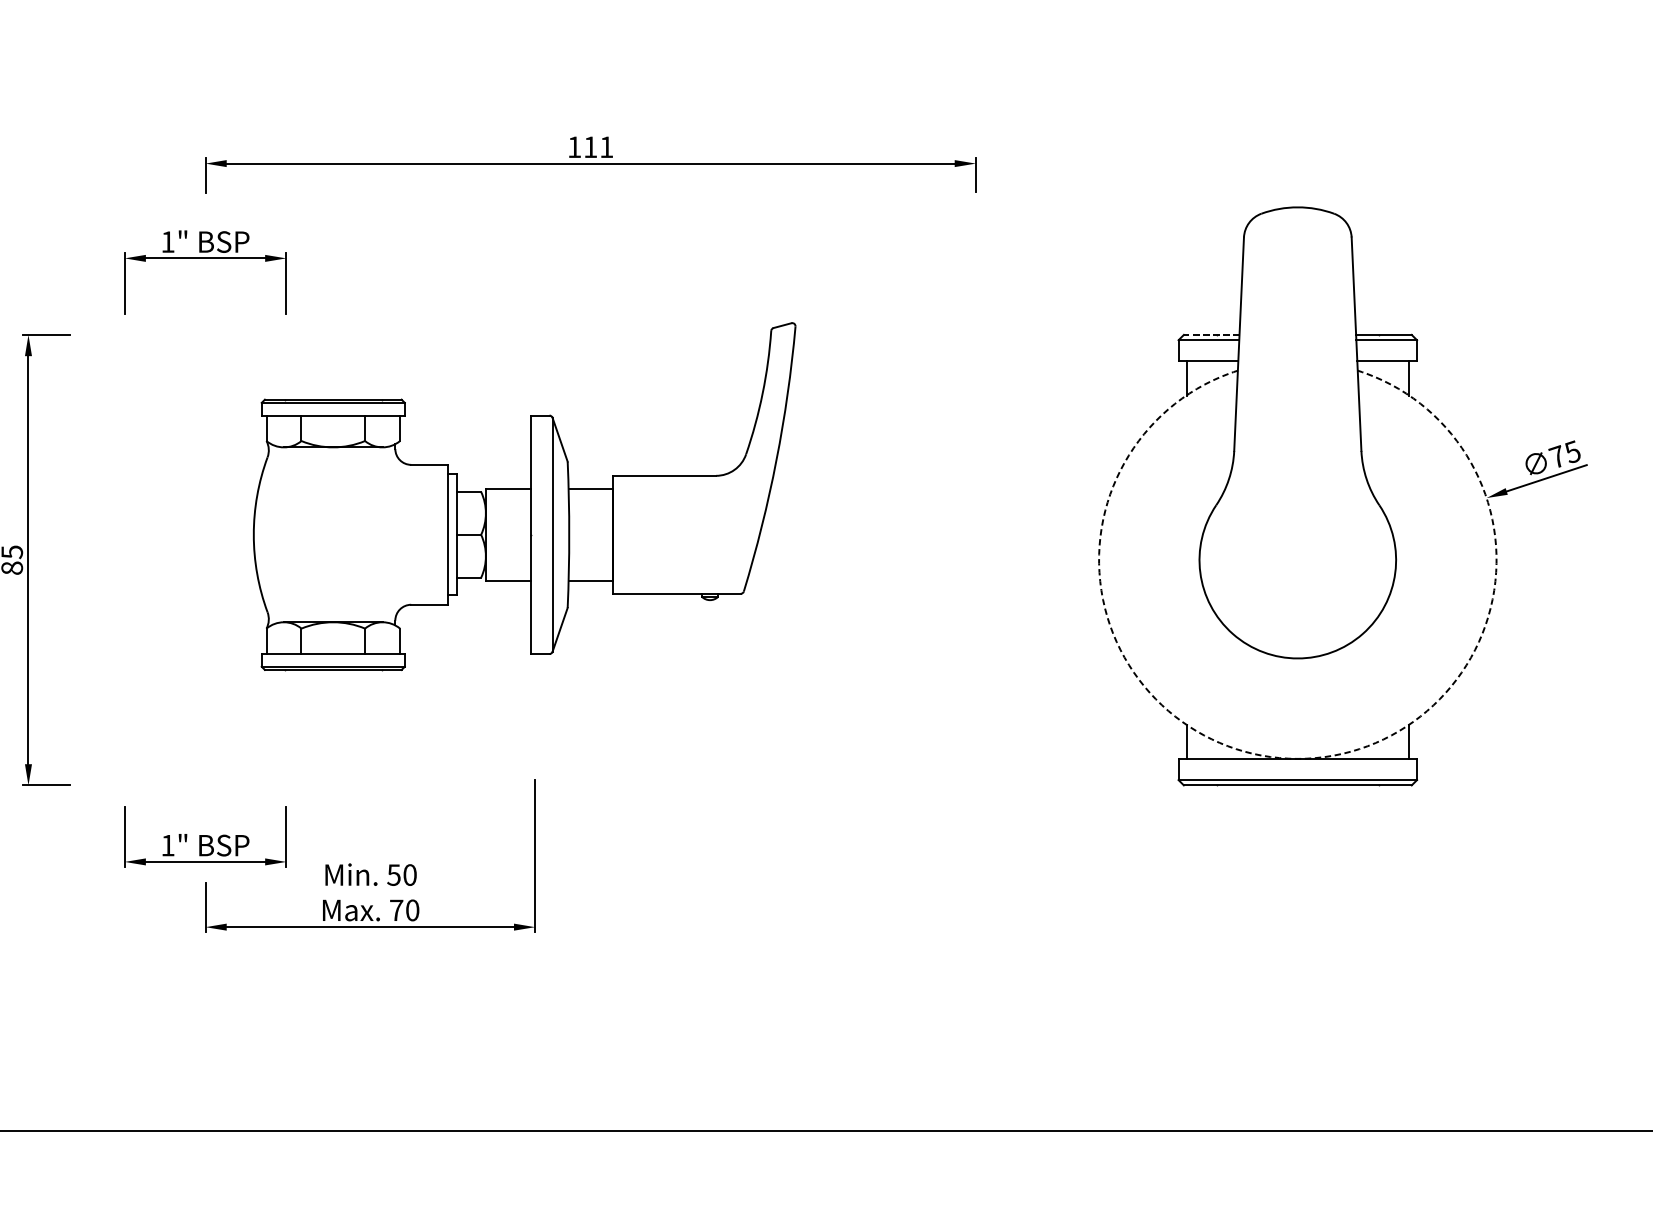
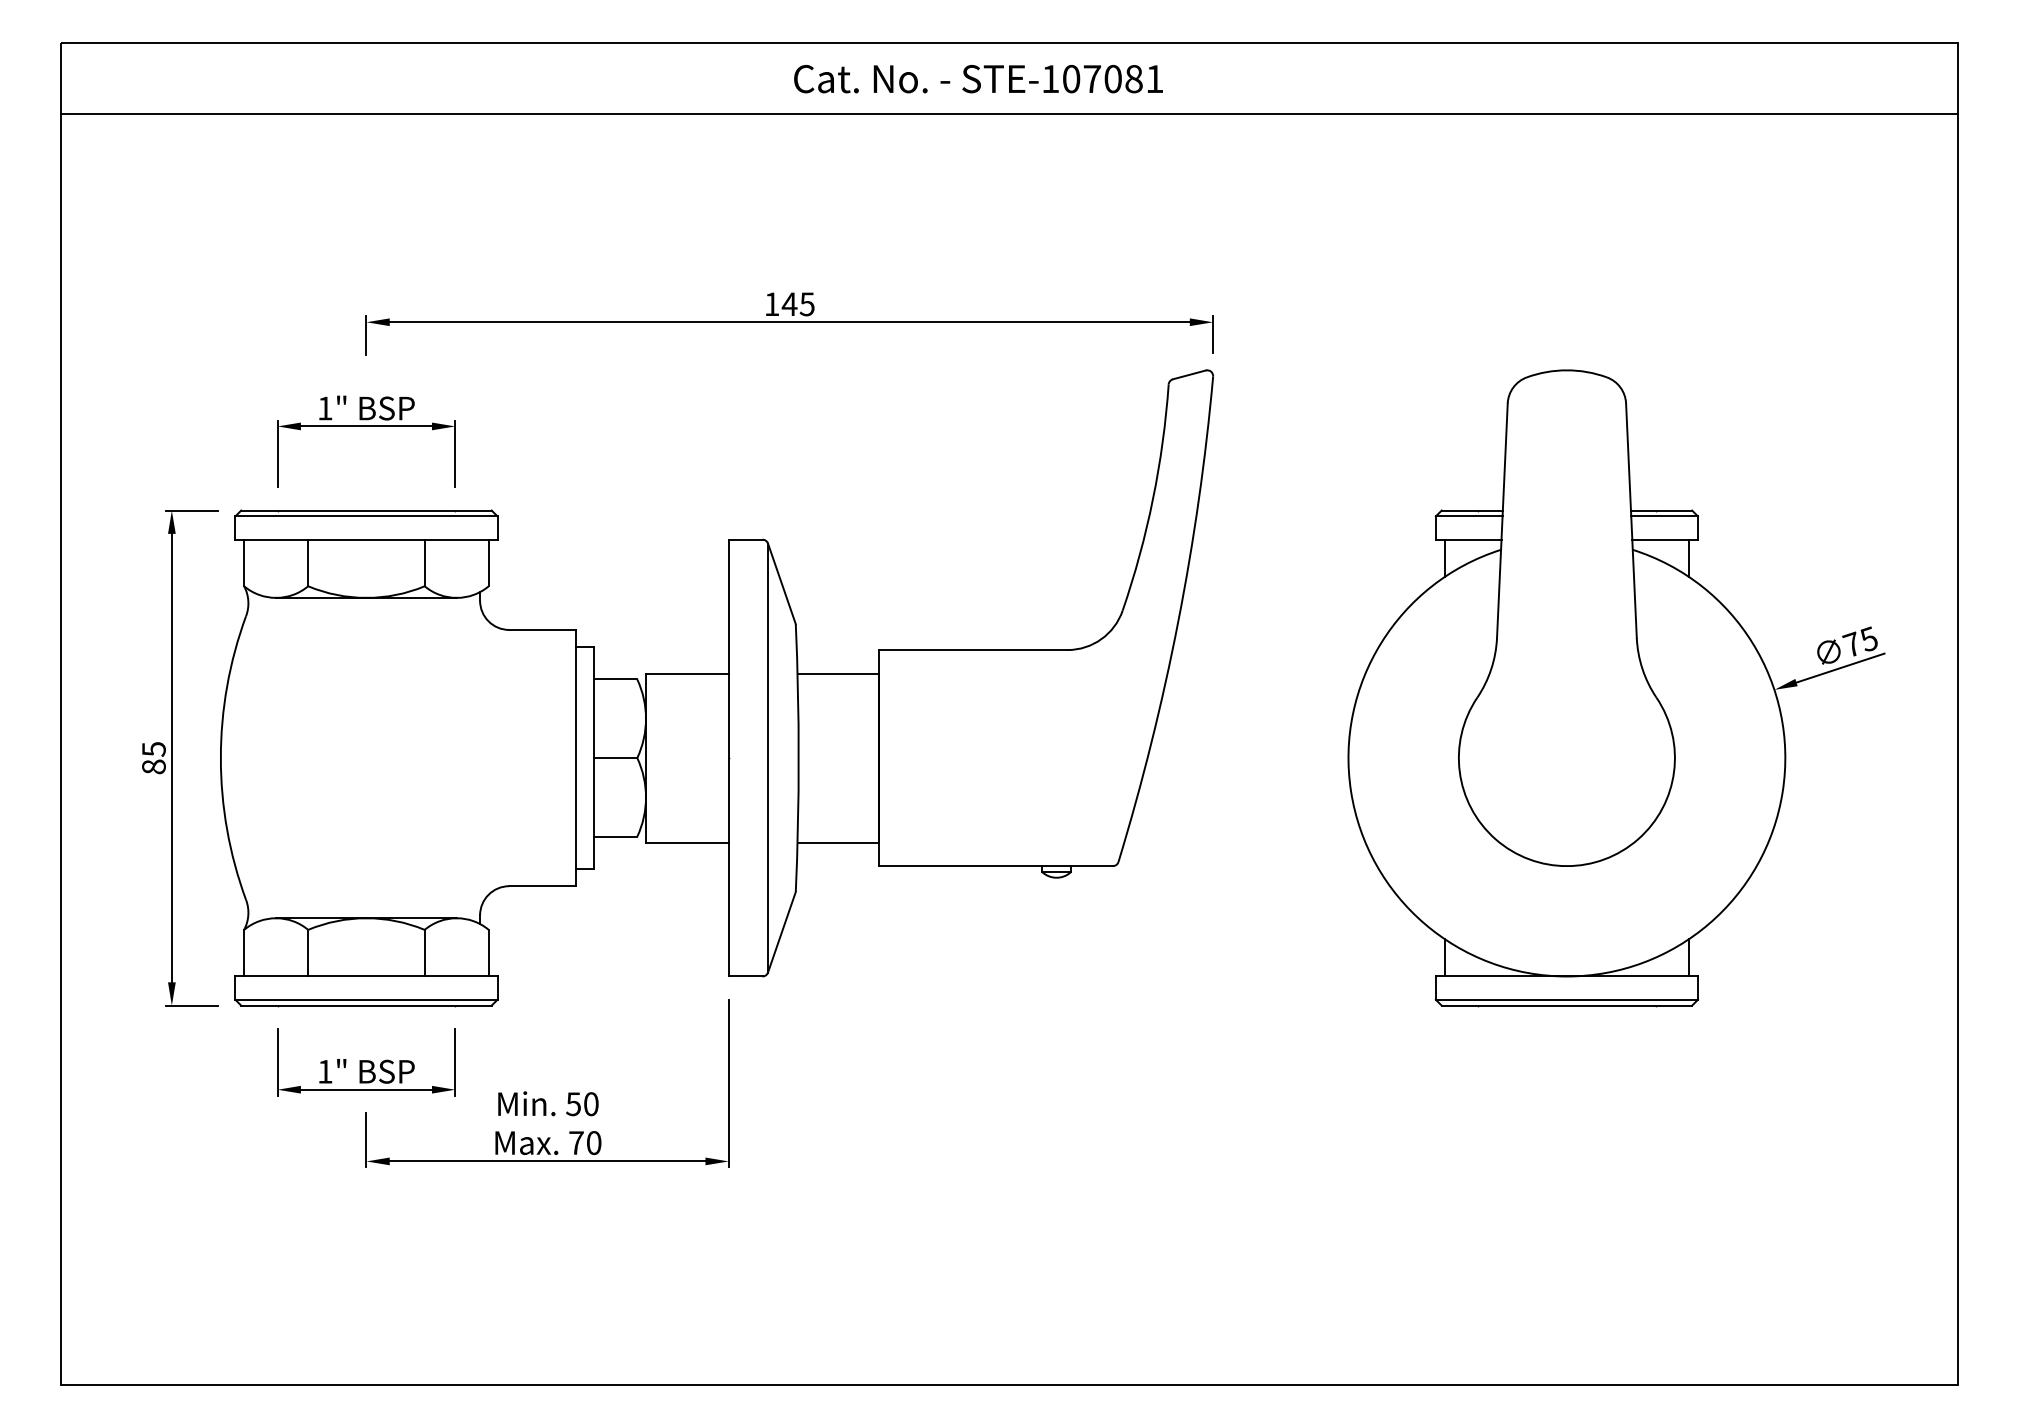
text: (597, 147) -> (797, 304), 111 -> 145
line: (1211, 334) -> (1472, 510), dashed -> solid
part: (524, 496) -> (717, 688), size x1.67
arc: (1297, 758) -> (1566, 976), dashed -> solid

